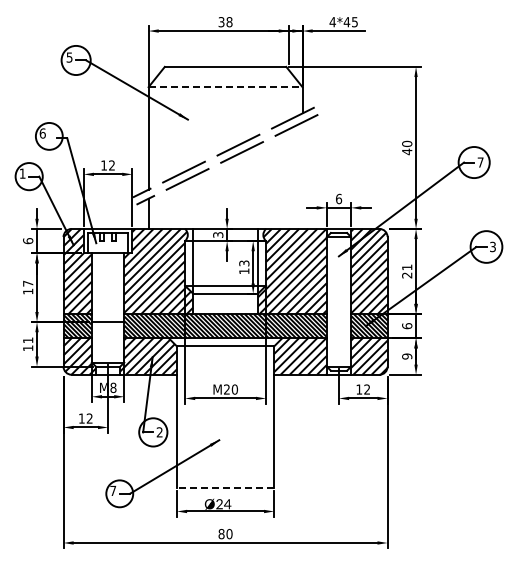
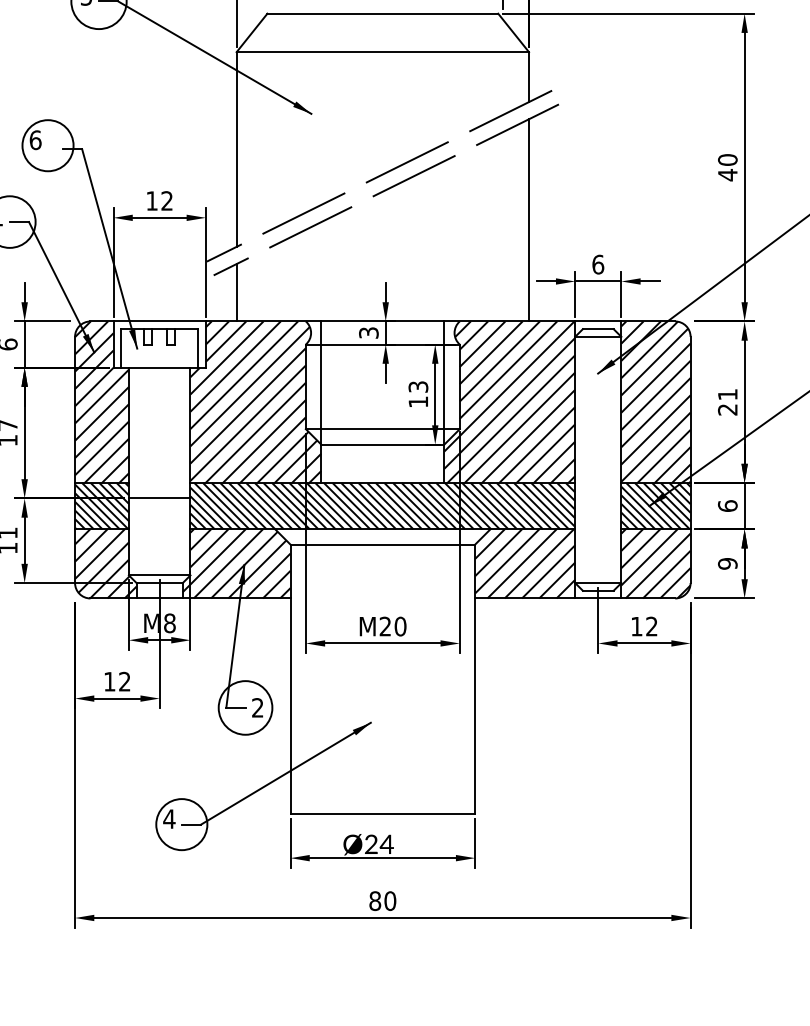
line: (225, 87) -> (382, 52), dashed -> solid
line: (302, 175) -> (528, 219), added
line: (225, 488) -> (382, 814), dashed -> solid
text: (113, 490) -> (169, 818), 7 -> 4

